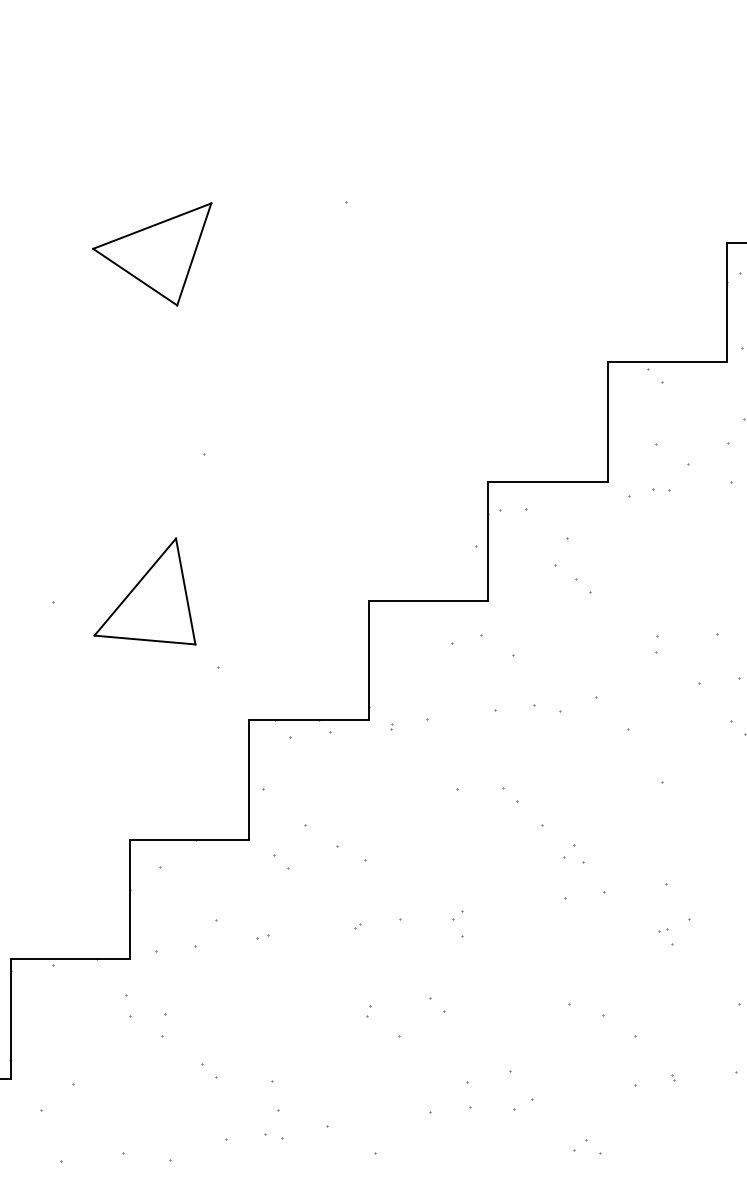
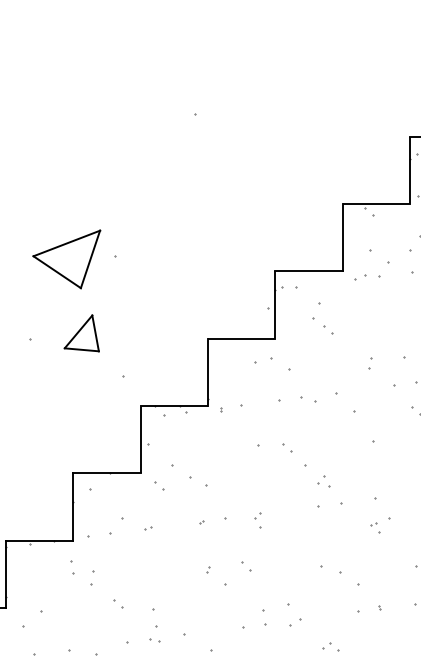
part: (151, 254) -> (66, 259), moved
part: (660, 490) -> (372, 276), size x1.6
part: (144, 591) -> (81, 333), size x0.6

